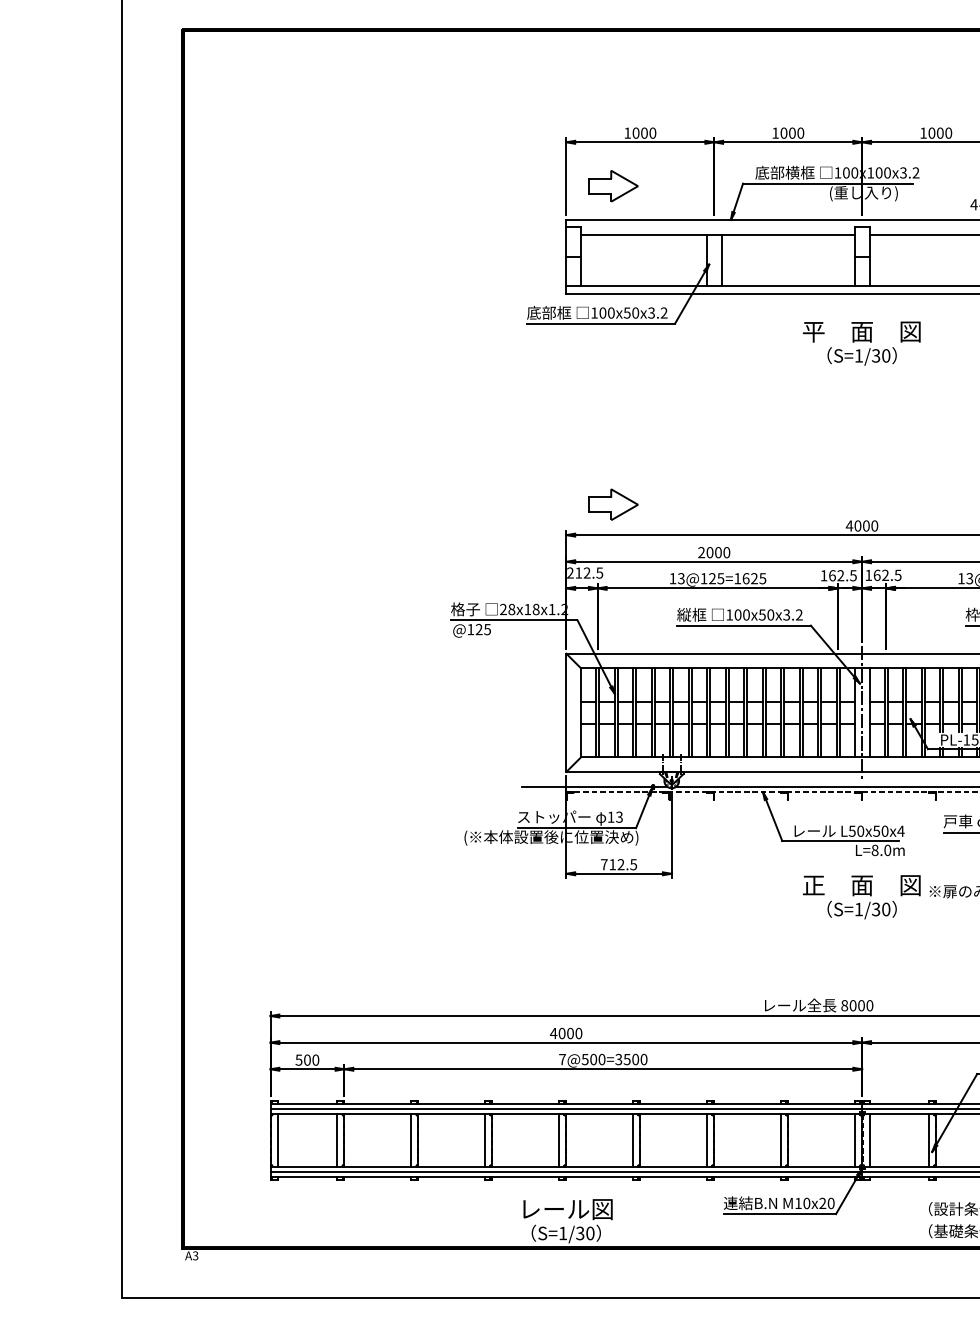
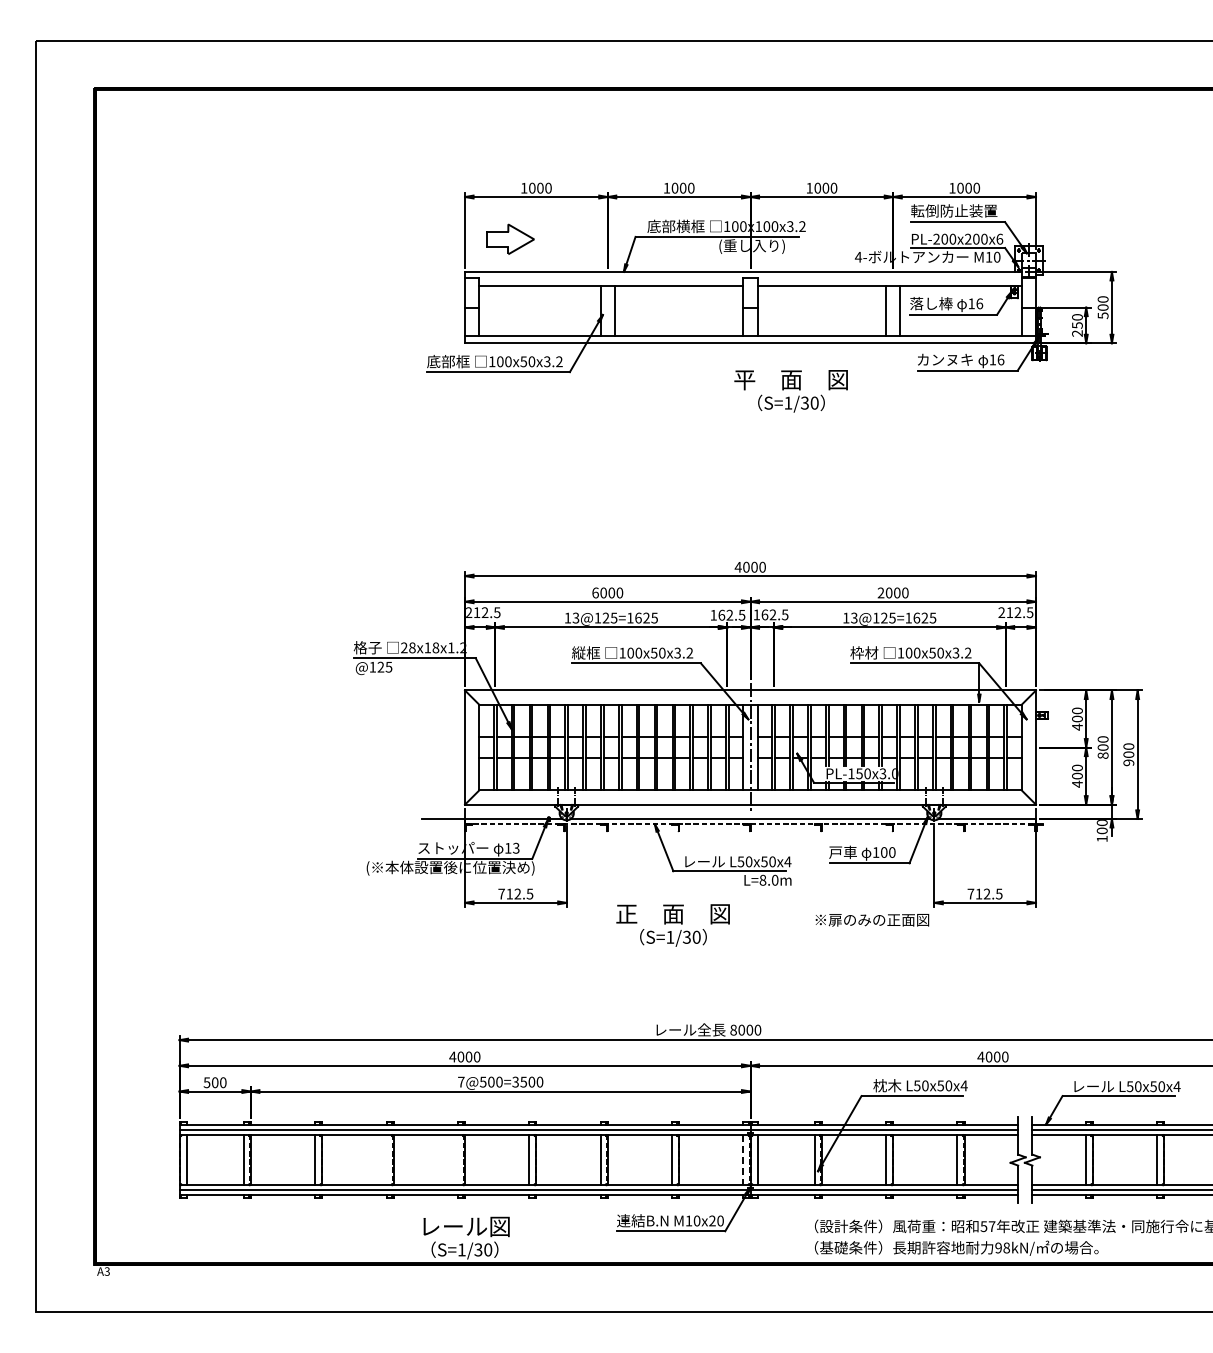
text: (861, 343) -> (790, 391), moved
part: (613, 504) -> (510, 546), removed
text: (701, 552) -> (595, 592), 2000 -> 6000
text: (861, 897) -> (672, 925), moved
line: (484, 1139) -> (386, 1159), removed
line: (558, 1139) -> (457, 1159), removed
line: (854, 1140) -> (743, 1160), solid -> dashed

